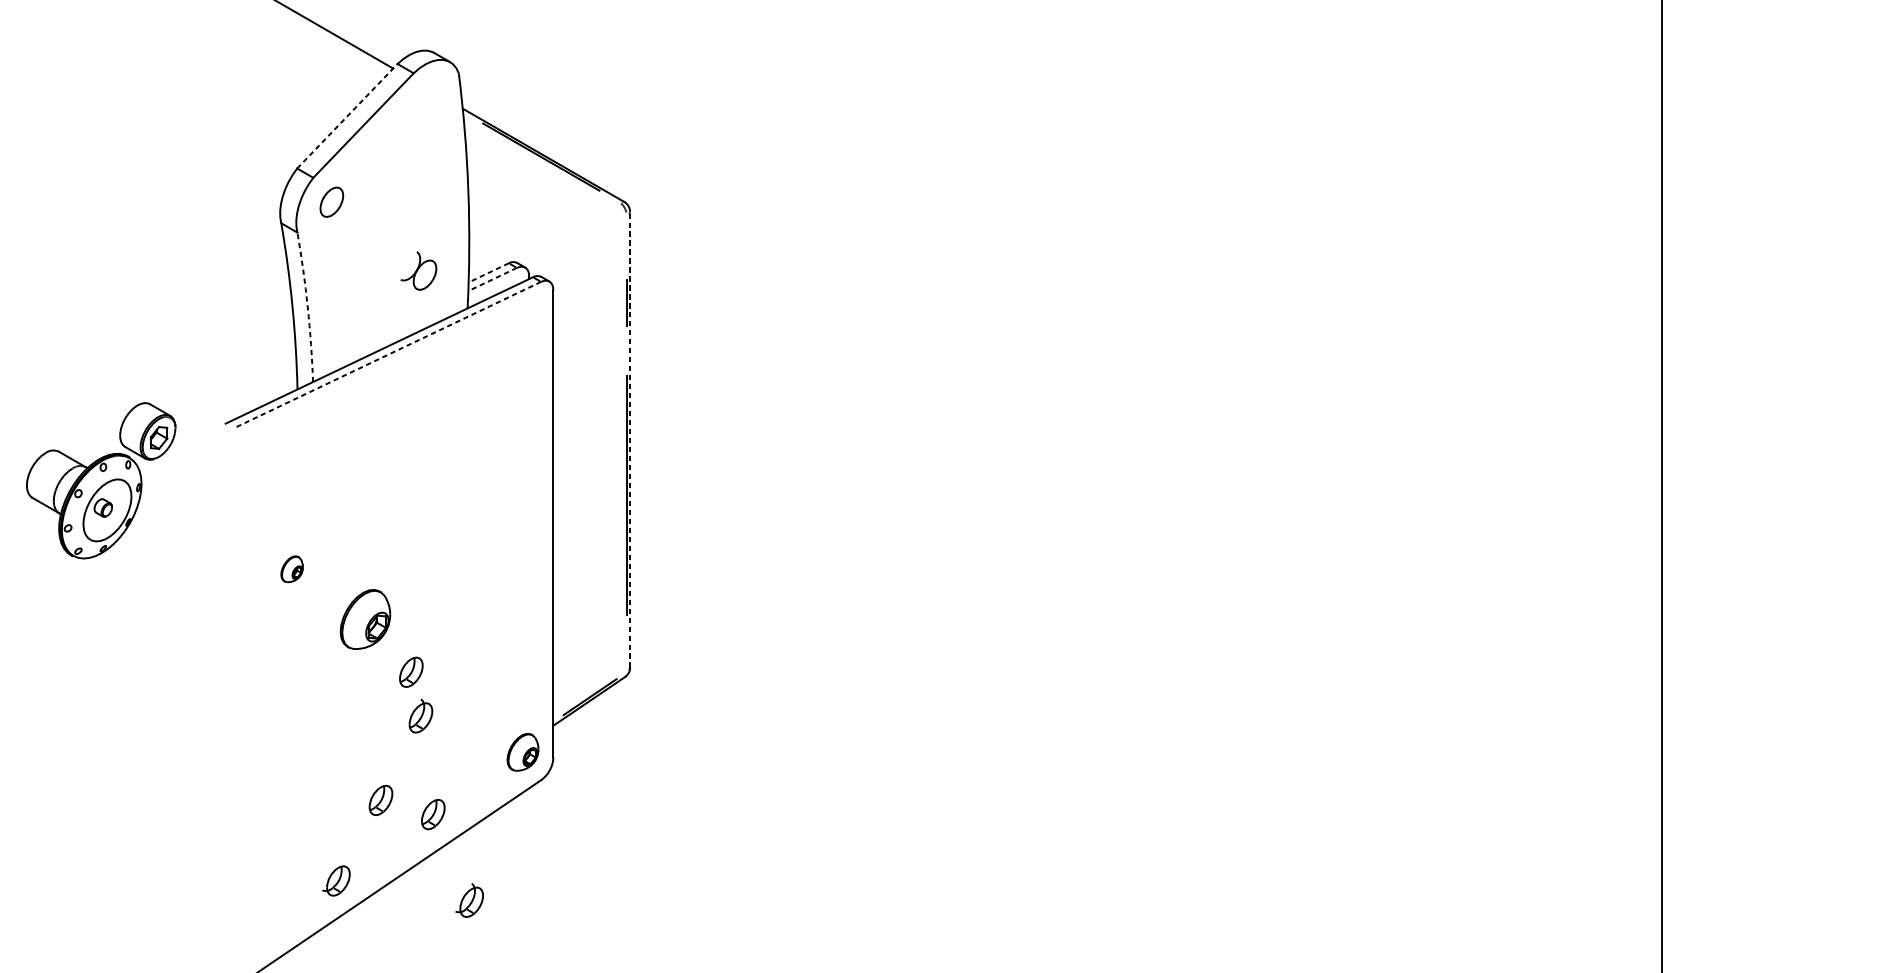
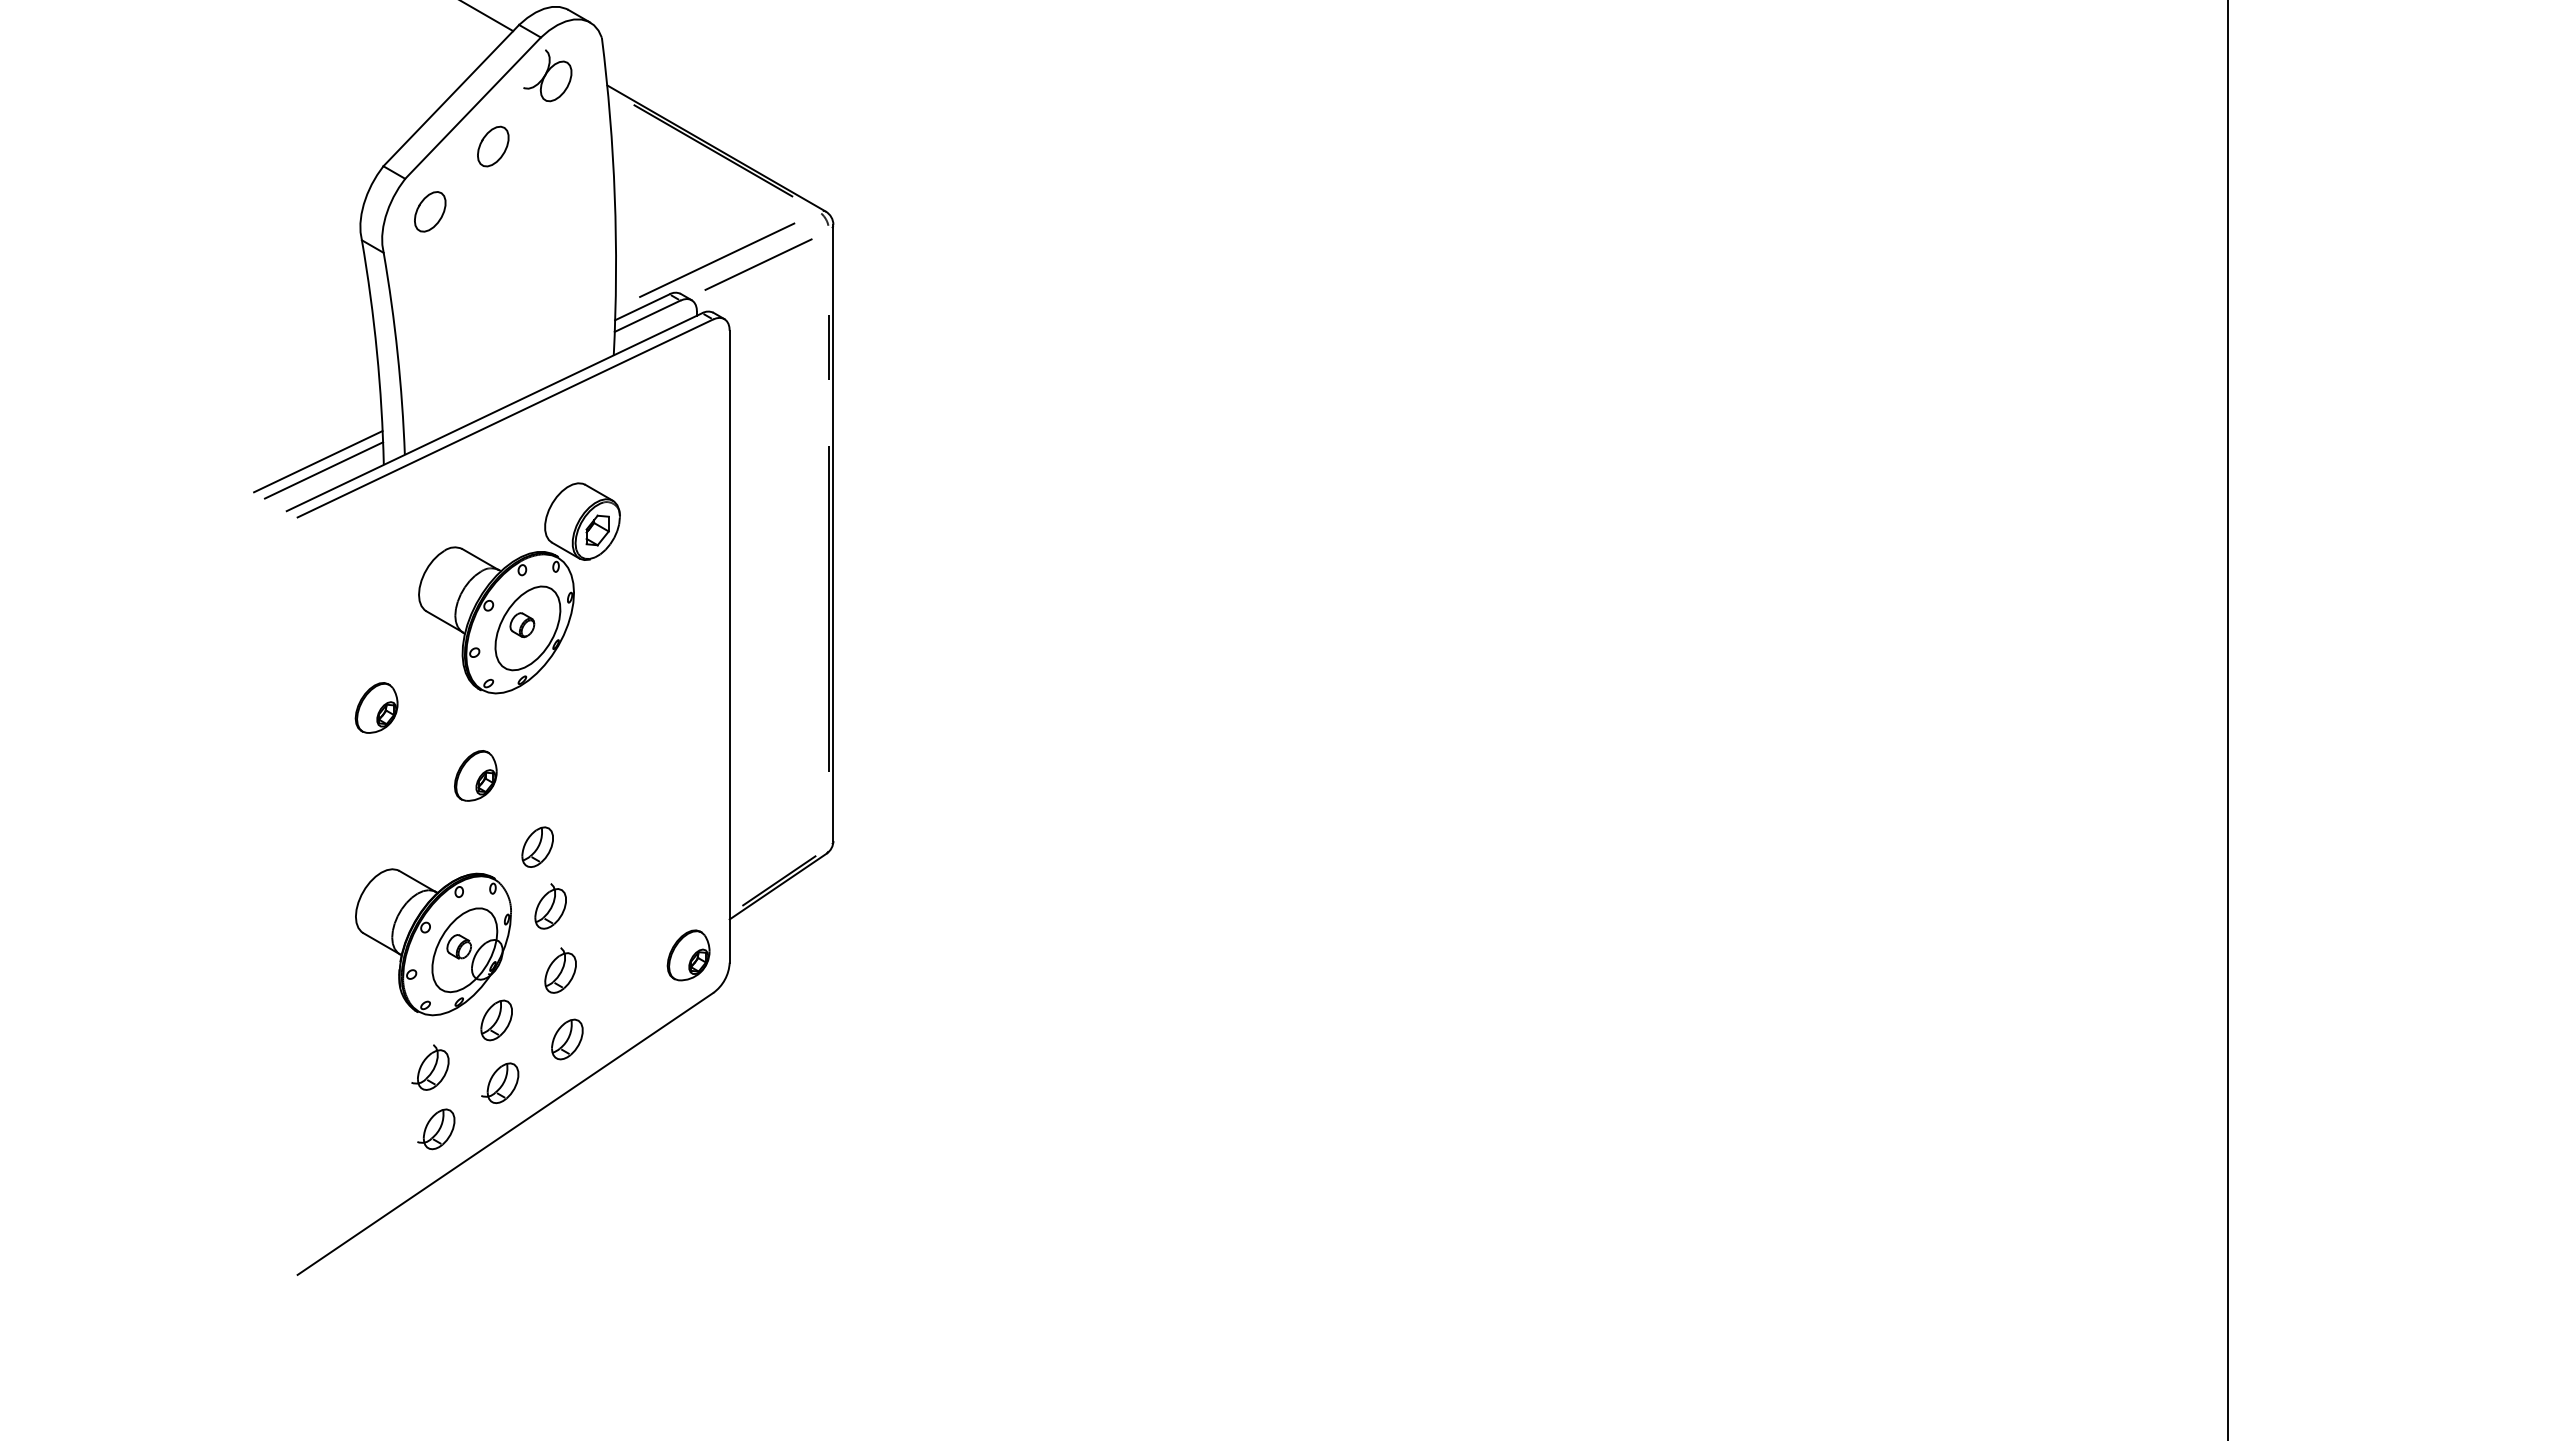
line: (347, 116) -> (451, 95), dashed -> solid
part: (378, 153) -> (493, 146), added
line: (544, 238) -> (717, 260), added
line: (574, 241) -> (758, 264), added
part: (418, 270) -> (547, 75), moved
line: (488, 273) -> (641, 307), dashed -> solid
line: (492, 279) -> (647, 316), dashed -> solid
arc: (307, 307) -> (397, 353), dashed -> solid
line: (386, 355) -> (504, 418), dashed -> solid
line: (249, 386) -> (318, 461), added
line: (252, 393) -> (323, 470), added
line: (630, 439) -> (833, 532), dashed -> solid
part: (101, 480) -> (519, 588), moved
part: (292, 568) -> (376, 707), size x1.43
part: (365, 619) -> (475, 775), size x0.62
part: (334, 742) -> (433, 942), added
part: (428, 763) -> (560, 970), added
part: (383, 846) -> (500, 1082), added
part: (469, 900) -> (430, 1067), moved

